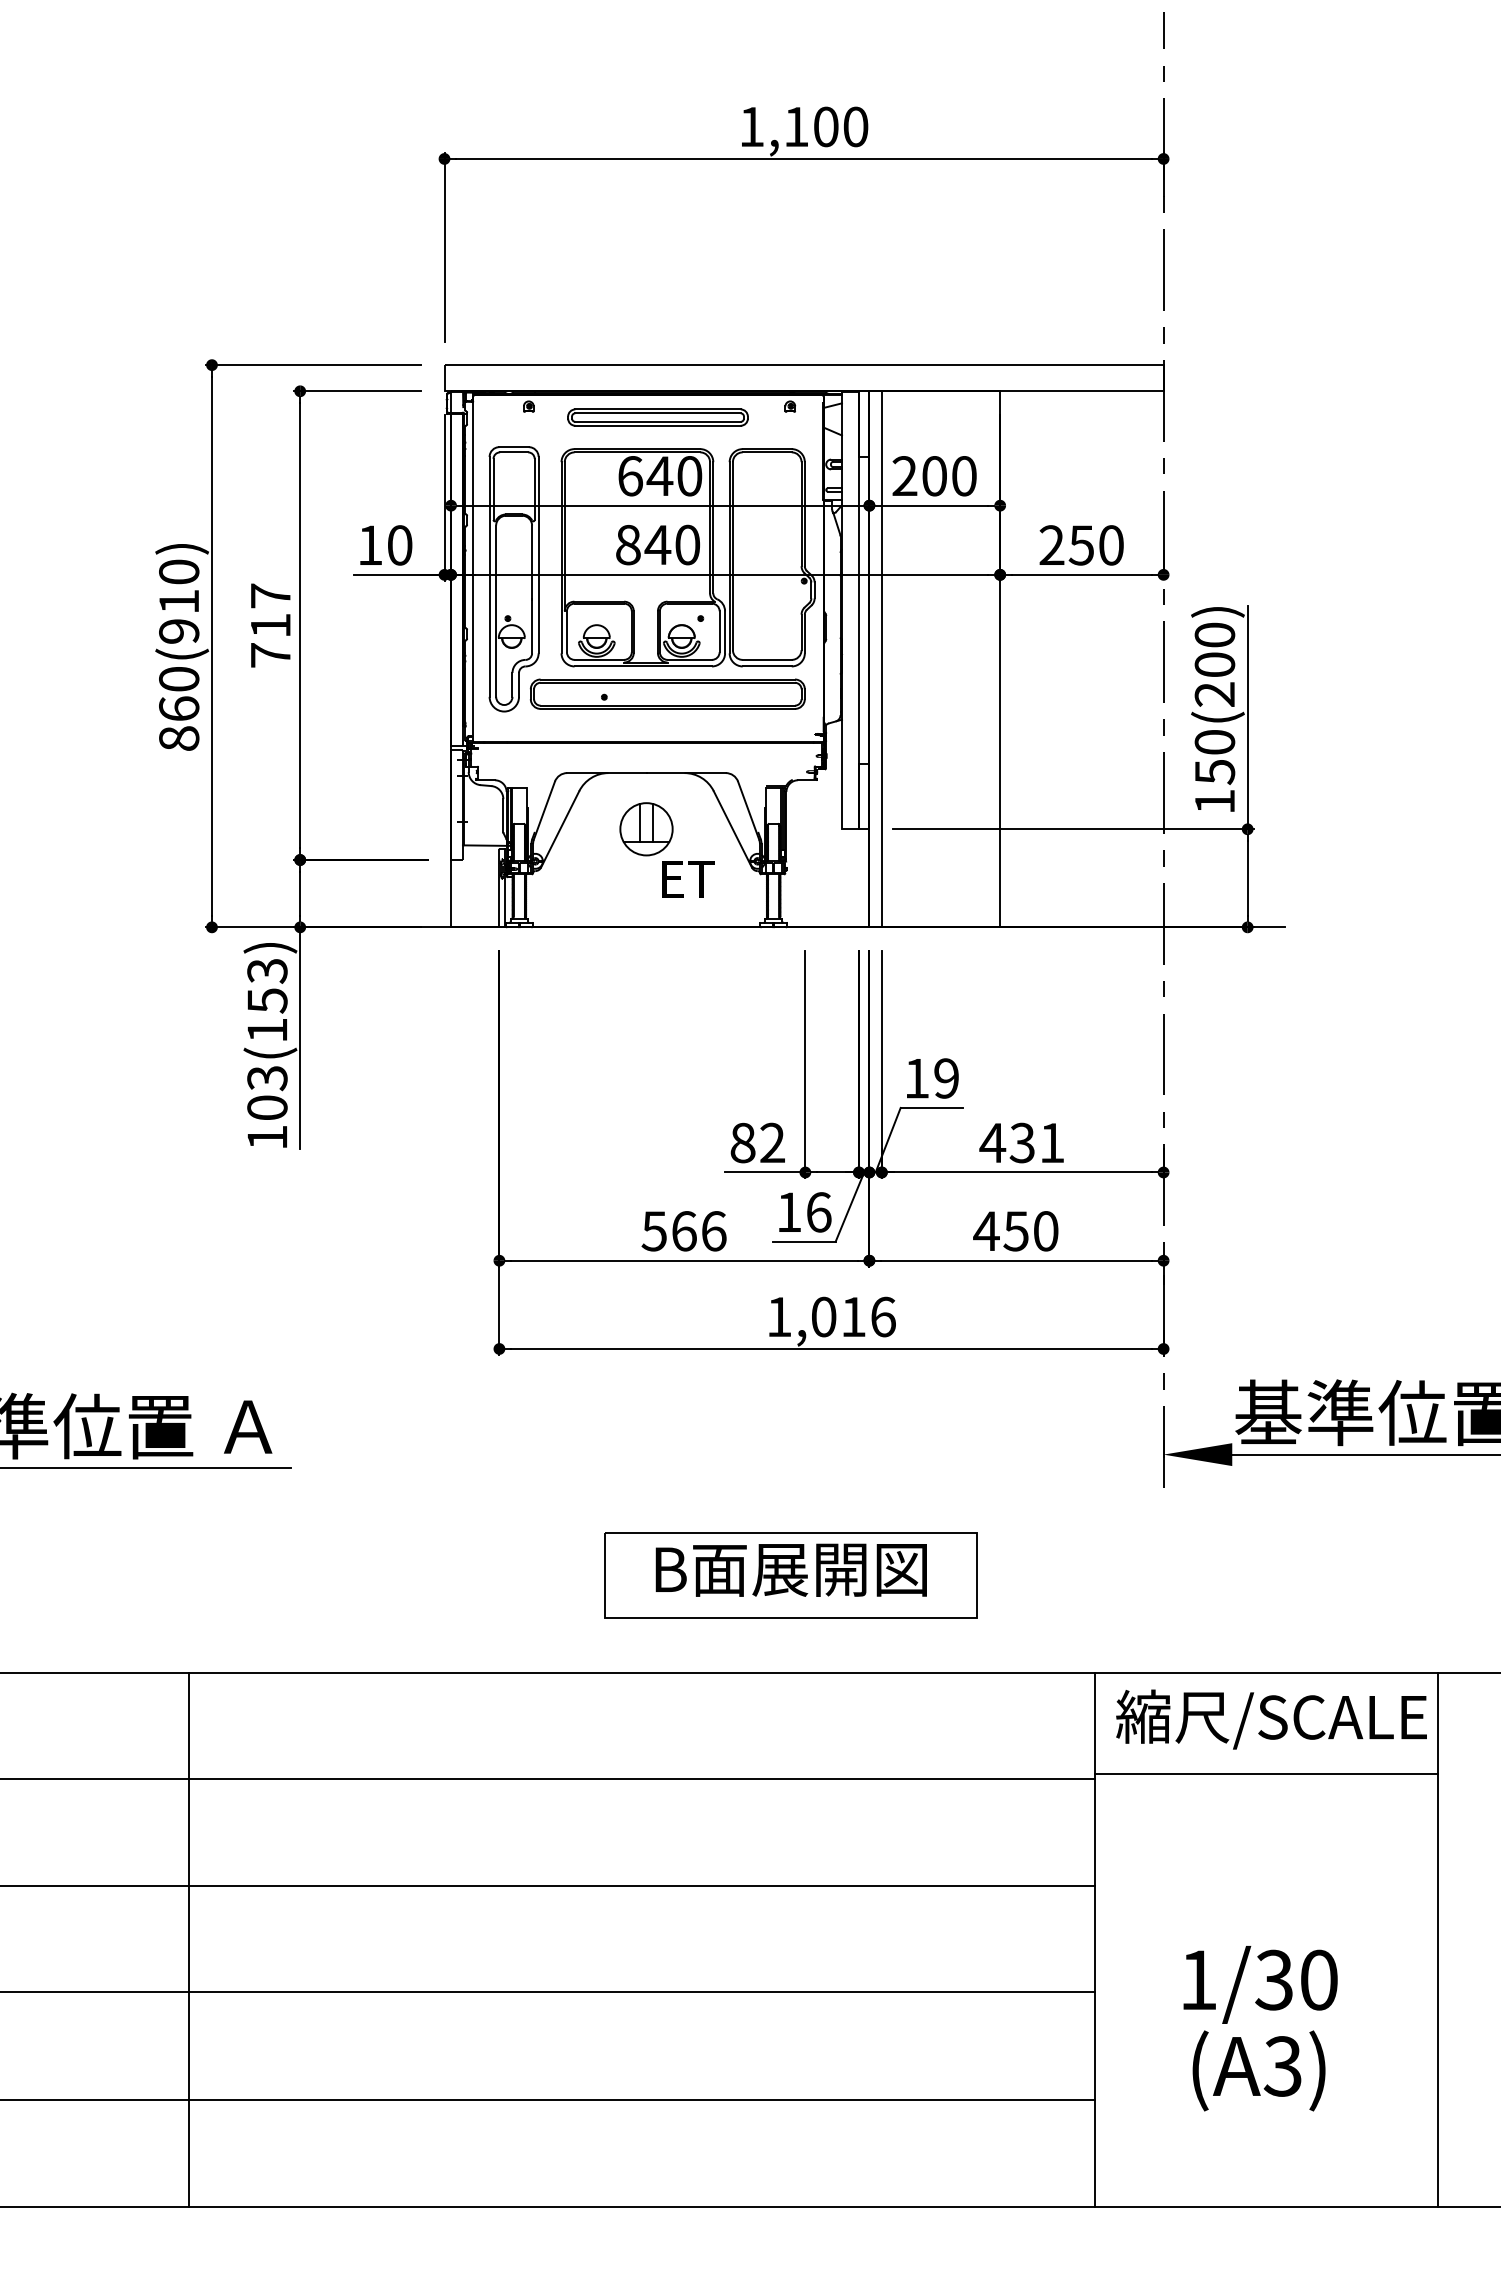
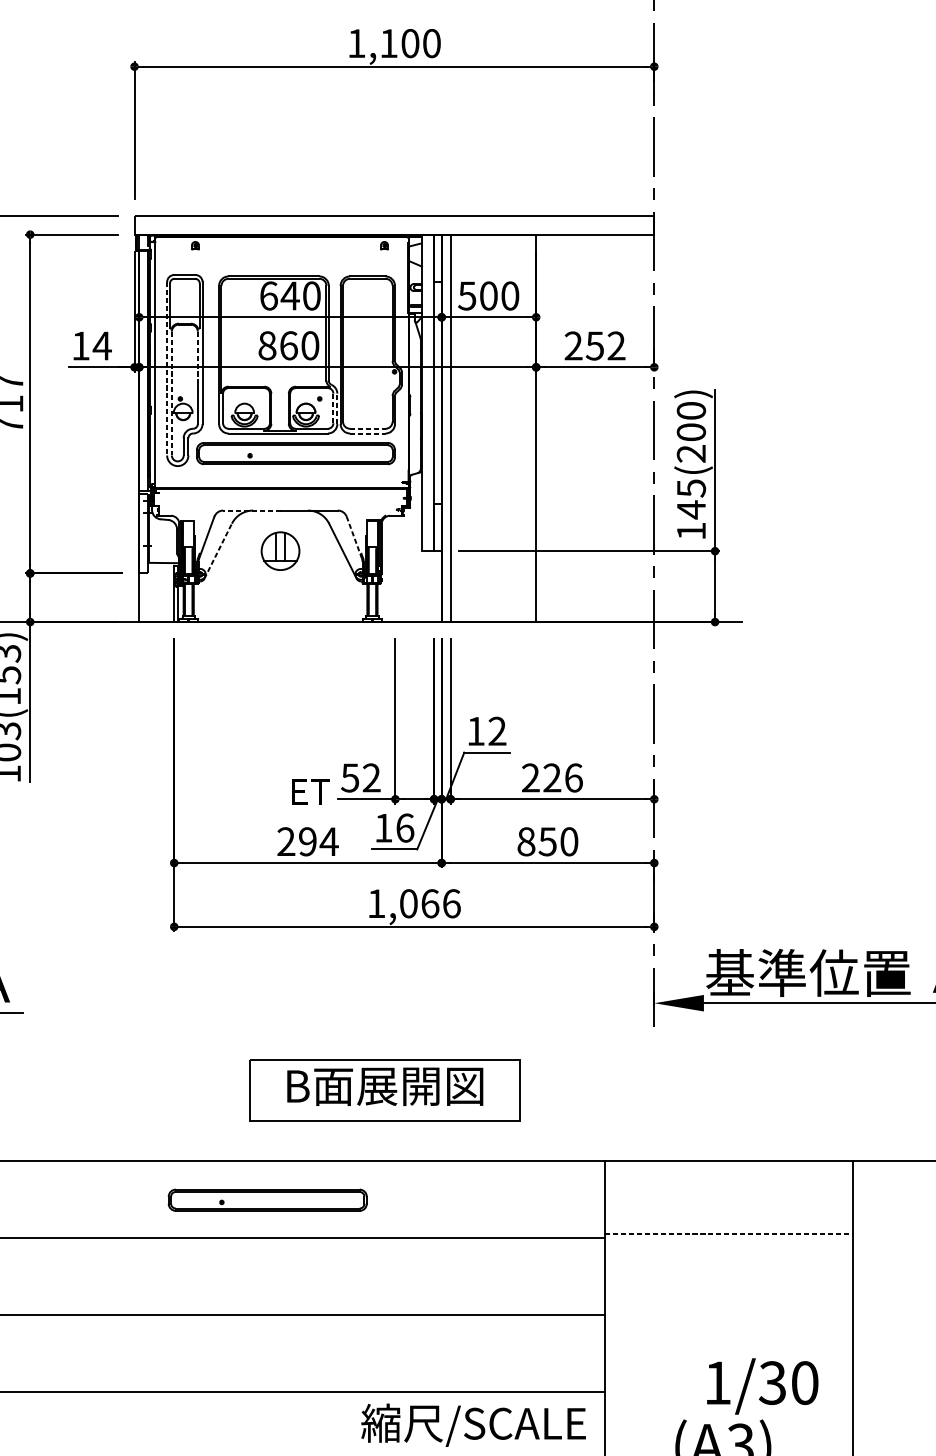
part: (657, 417) -> (288, 253), removed
text: (904, 476) -> (467, 296), 200 -> 500
text: (657, 544) -> (288, 345), 840 -> 860
text: (399, 545) -> (102, 346), 10 -> 14
text: (1111, 545) -> (616, 346), 250 -> 252
line: (532, 563) -> (198, 359), solid -> dashed
line: (489, 576) -> (167, 368), solid -> dashed
line: (496, 611) -> (172, 393), solid -> dashed
line: (719, 631) -> (333, 408), solid -> dashed
line: (725, 631) -> (337, 408), solid -> dashed
line: (767, 659) -> (368, 428), solid -> dashed
line: (767, 666) -> (368, 433), solid -> dashed
text: (1214, 757) -> (691, 499), 150(200) -> 145(200)
line: (606, 773) -> (251, 510), solid -> dashed
line: (748, 810) -> (354, 537), solid -> dashed
line: (560, 829) -> (218, 551), solid -> dashed
text: (688, 879) -> (310, 792), moved
text: (946, 1078) -> (497, 731), 19 -> 12
text: (742, 1142) -> (349, 777), 82 -> 52
text: (1021, 1142) -> (551, 777), 431 -> 226
text: (684, 1231) -> (308, 841), 566 -> 294
text: (986, 1231) -> (526, 841), 450 -> 850
text: (854, 1316) -> (430, 903), 1,016 -> 1,066
text: (1271, 1719) -> (473, 1425), moved
part: (628, 1726) -> (267, 1199), added
line: (1267, 1773) -> (729, 1233), solid -> dashed
text: (1260, 1984) -> (762, 1386), moved

